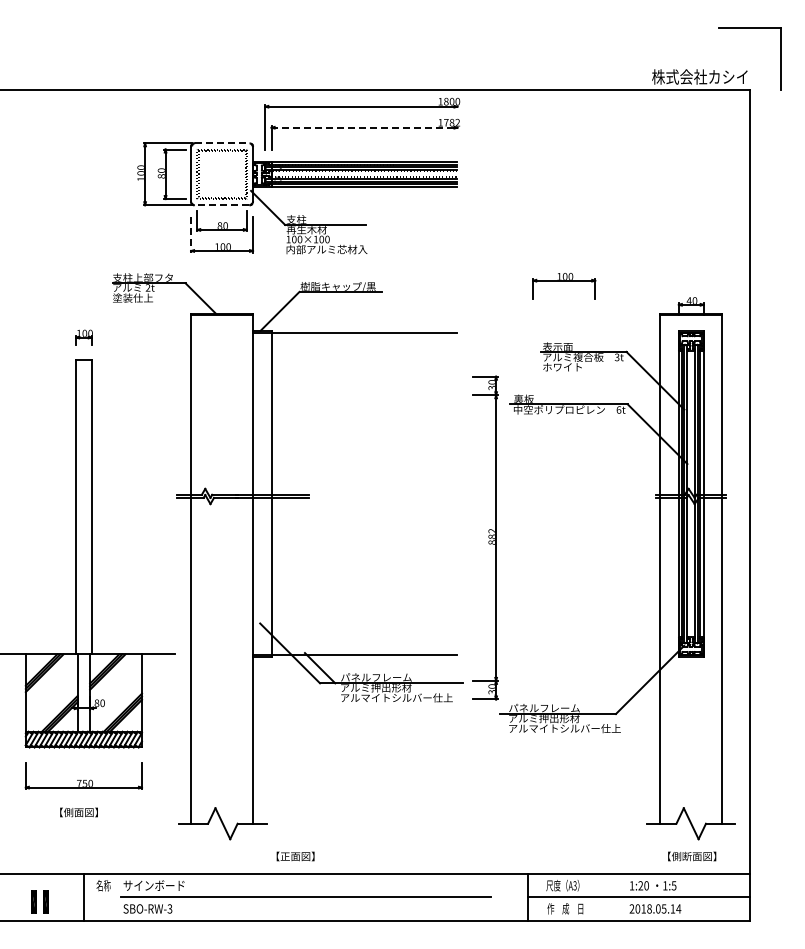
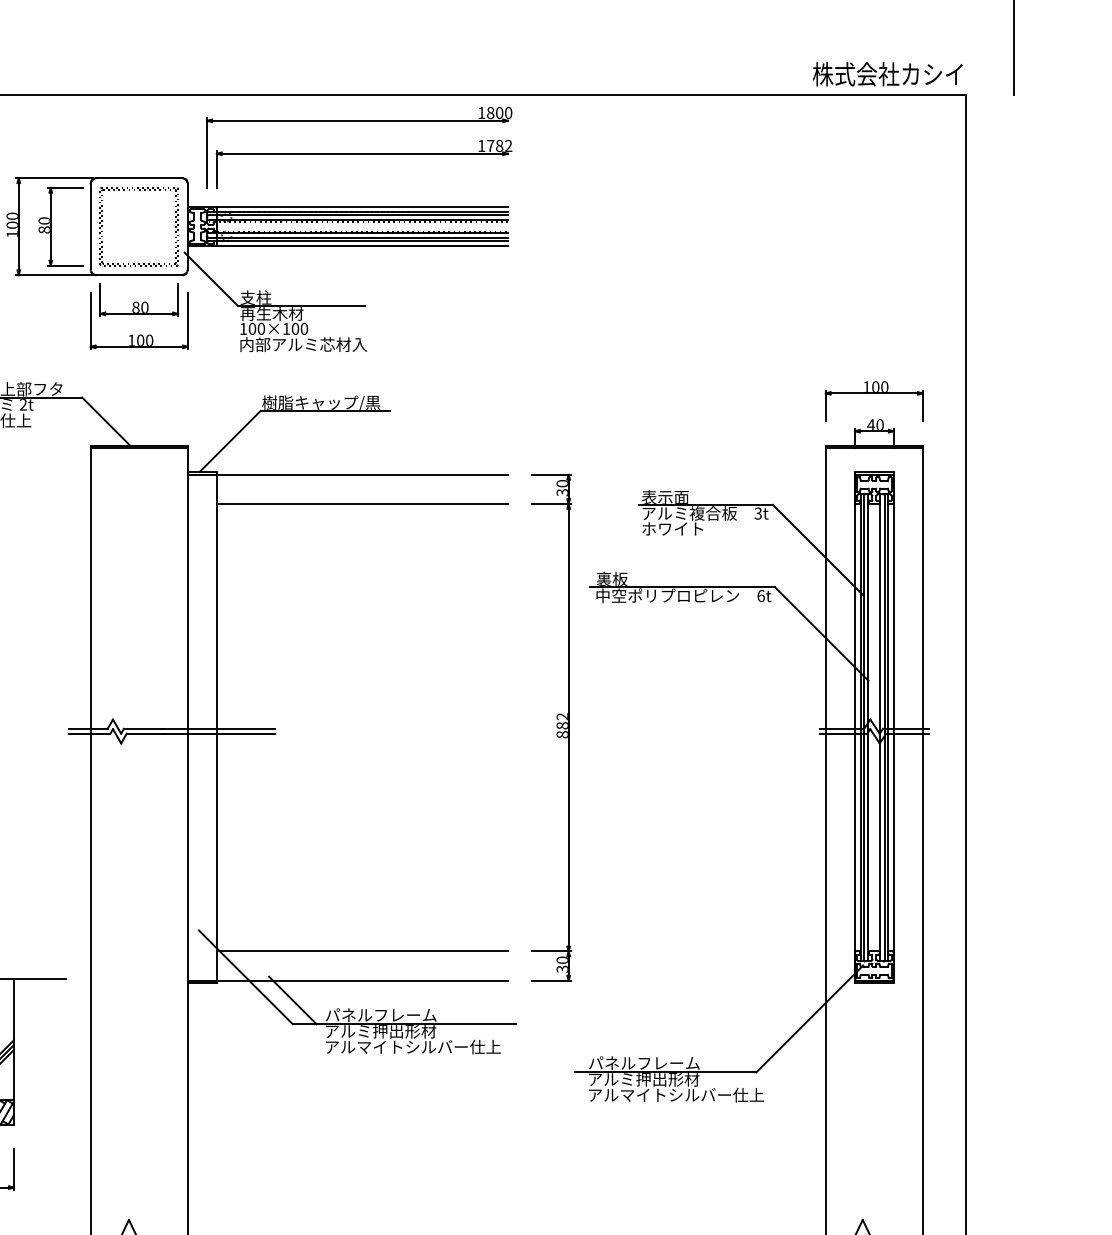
line: (364, 127) -> (362, 153), dashed -> solid
line: (222, 143) -> (139, 178), dashed -> solid
line: (221, 205) -> (138, 275), dashed -> solid
line: (191, 234) -> (91, 321), dashed -> solid
part: (564, 286) -> (874, 402), moved
line: (364, 351) -> (362, 504), added
part: (485, 537) -> (552, 726), moved
line: (364, 636) -> (362, 950), added

